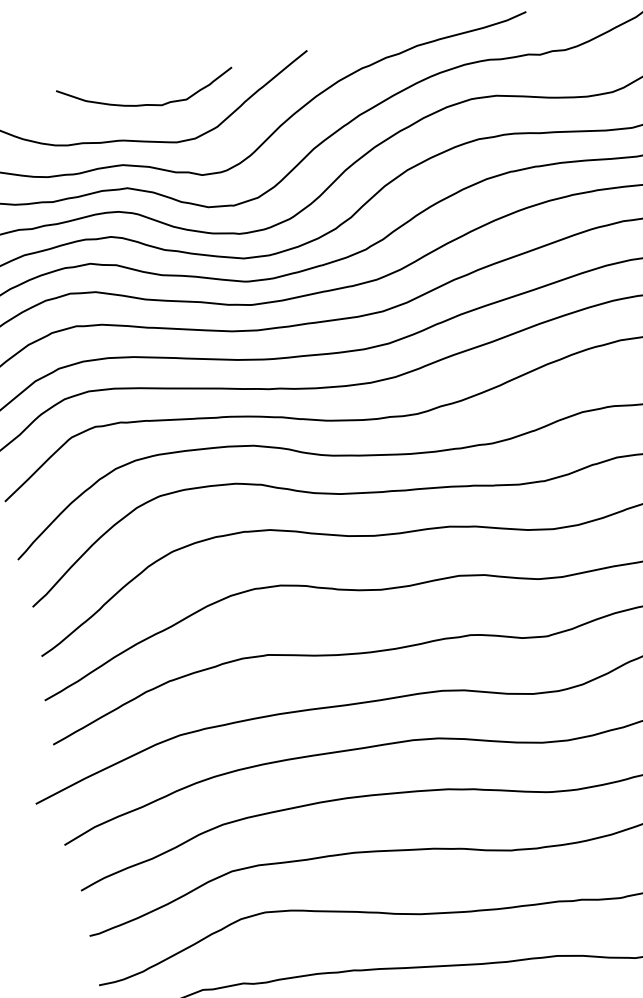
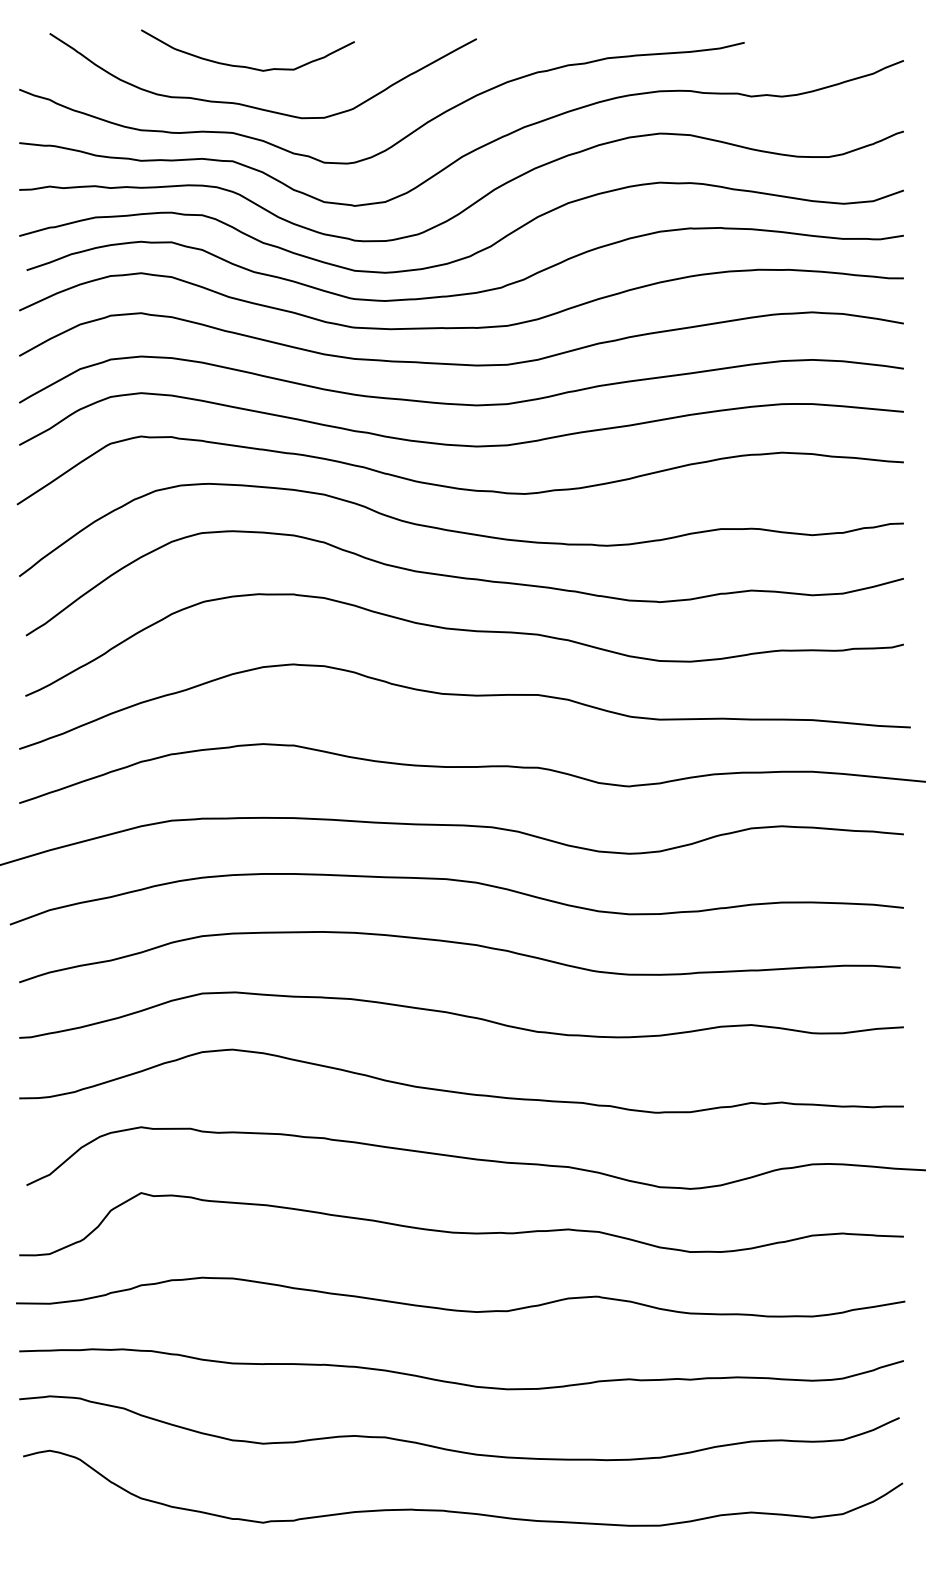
curve: (144, 104) -> (242, 65), moved

